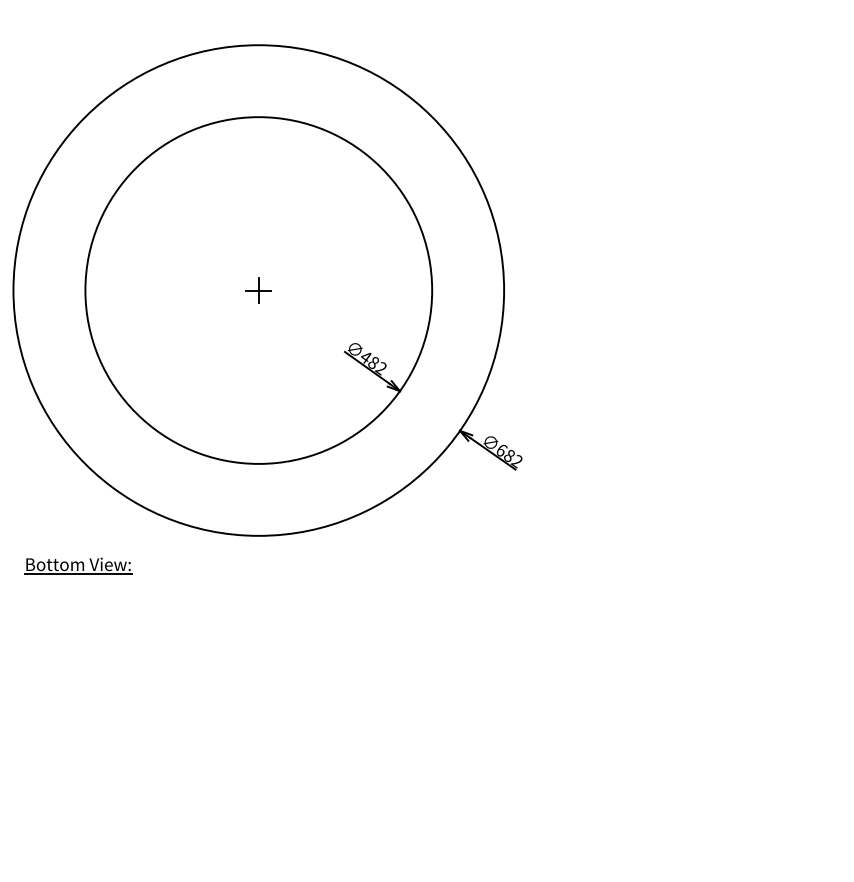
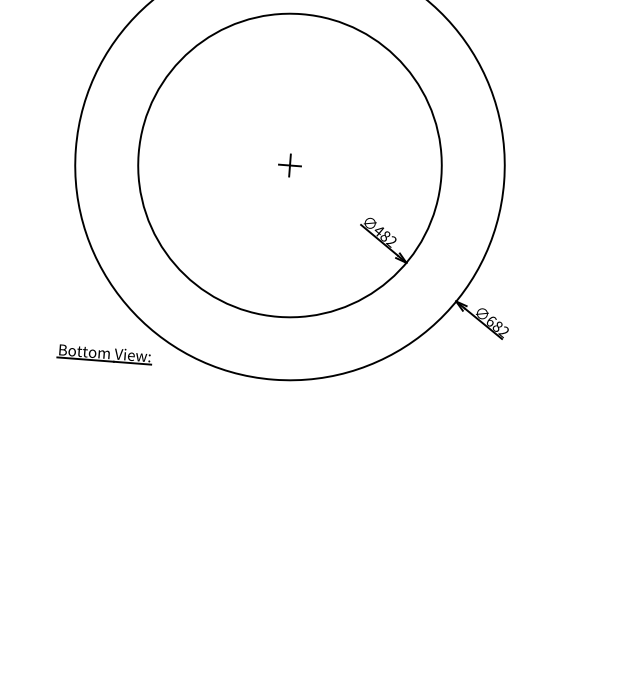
part: (78, 565) -> (104, 354), moved

